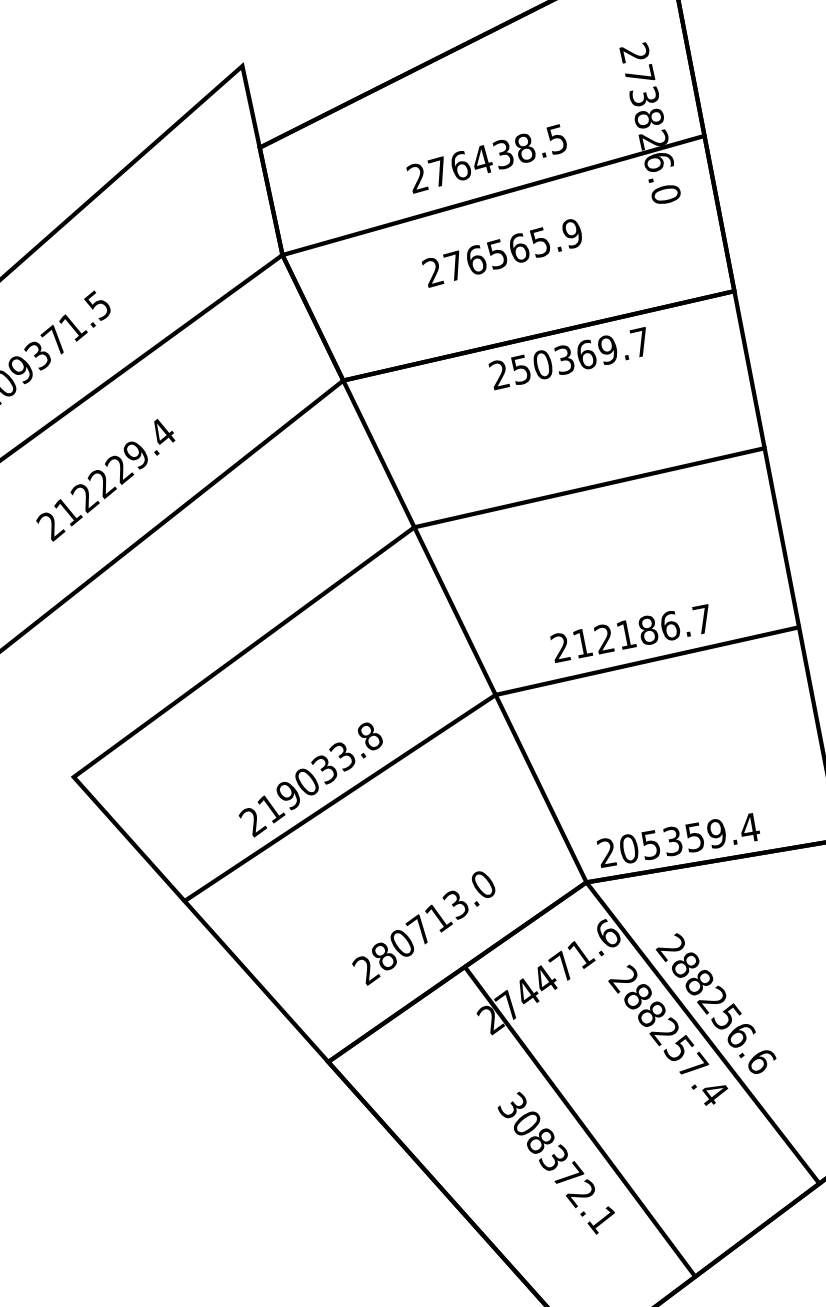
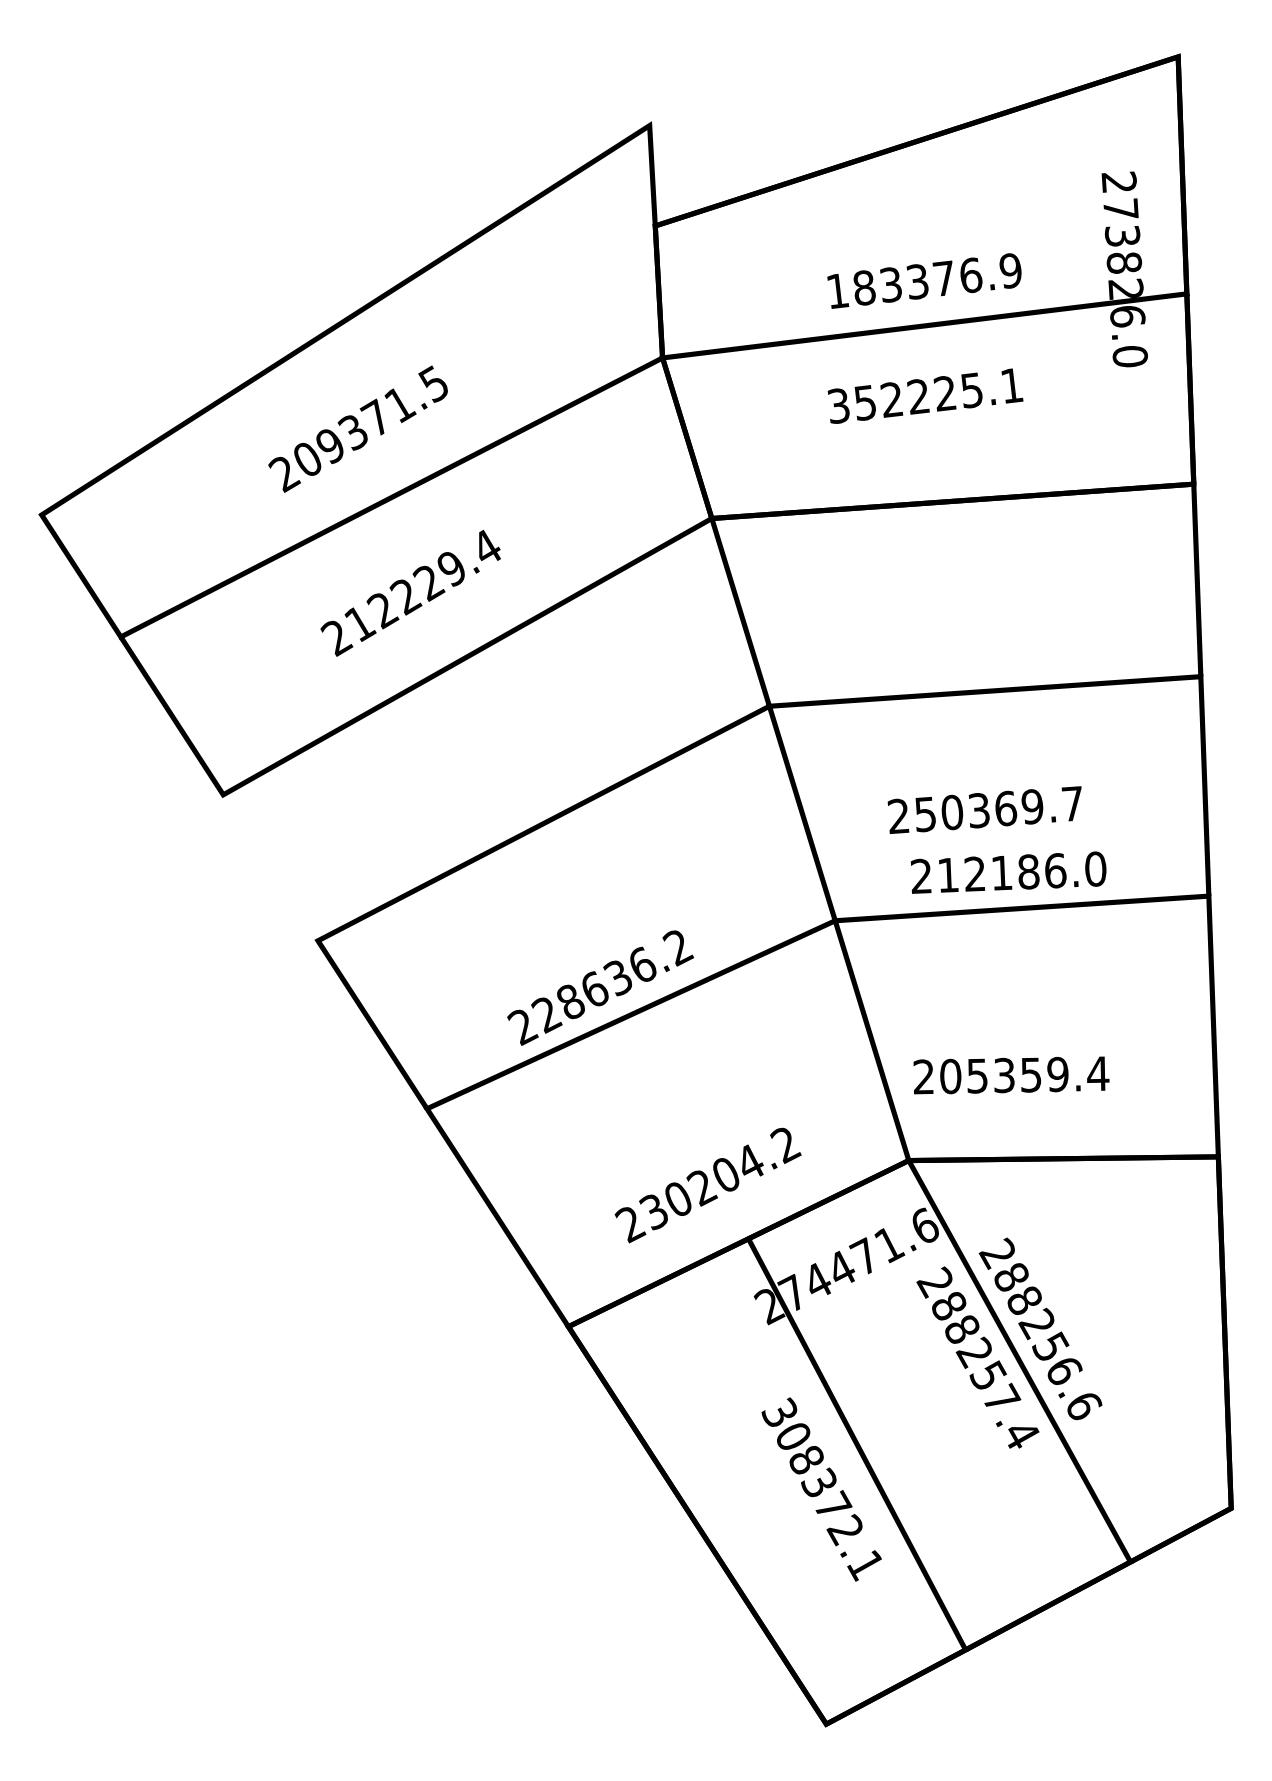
text: (486, 159) -> (923, 281), 276438.5 -> 183376.9
text: (503, 252) -> (925, 395), 276565.9 -> 352225.1
text: (568, 358) -> (984, 809), moved
text: (702, 619) -> (1095, 868), 212186.7 -> 212186.0
text: (320, 773) -> (612, 981), 219033.8 -> 228636.2
text: (678, 840) -> (1011, 1075), moved
text: (434, 921) -> (720, 1178), 280713.0 -> 230204.2

